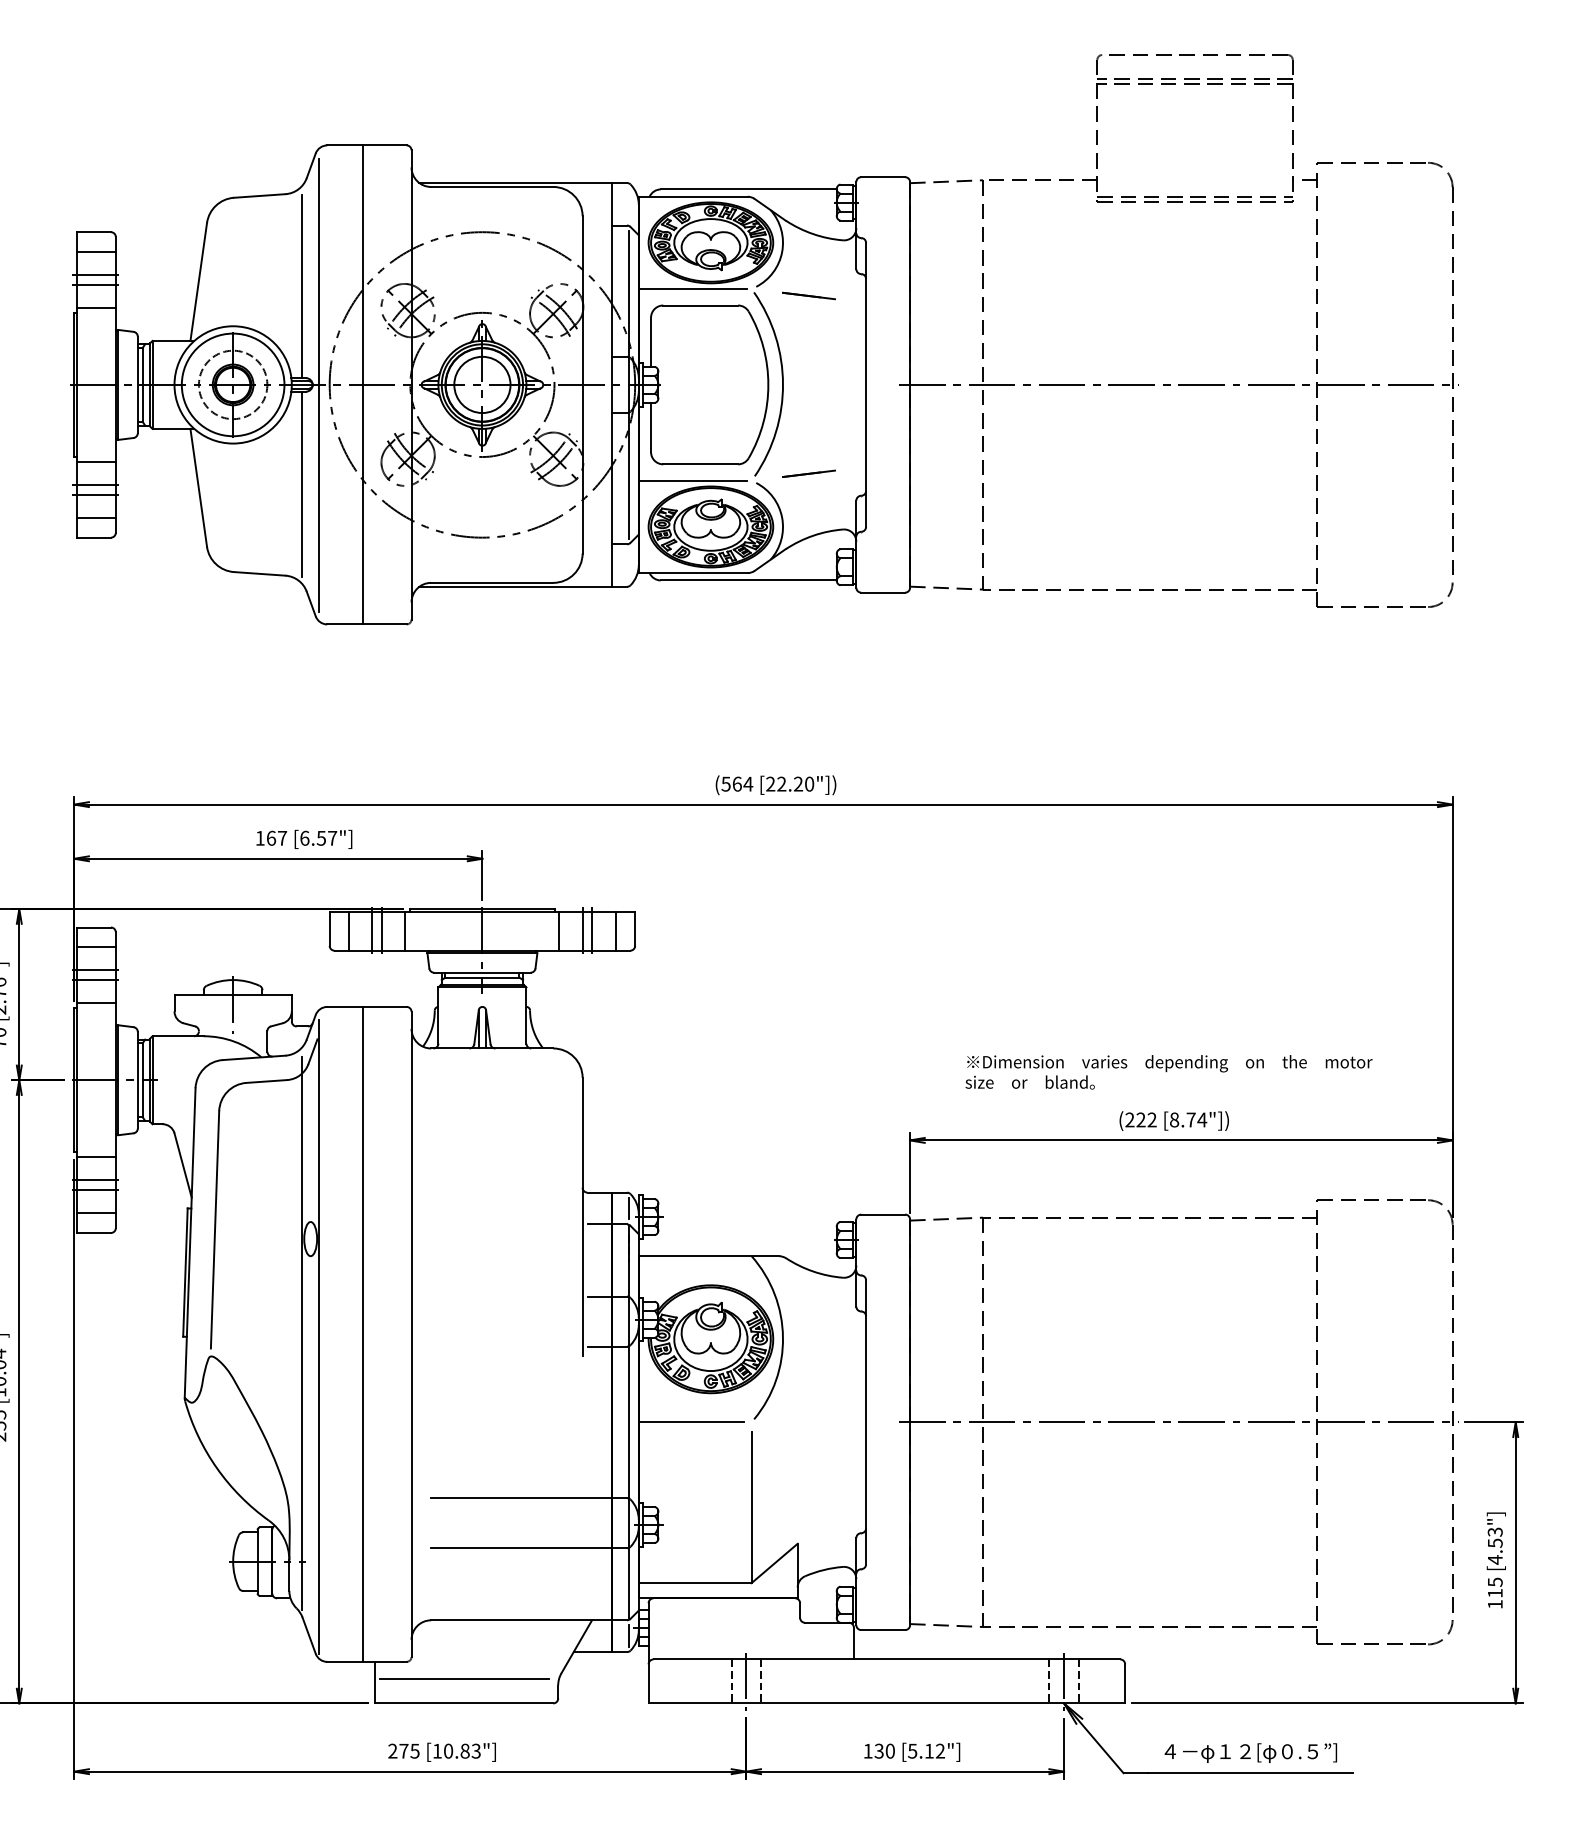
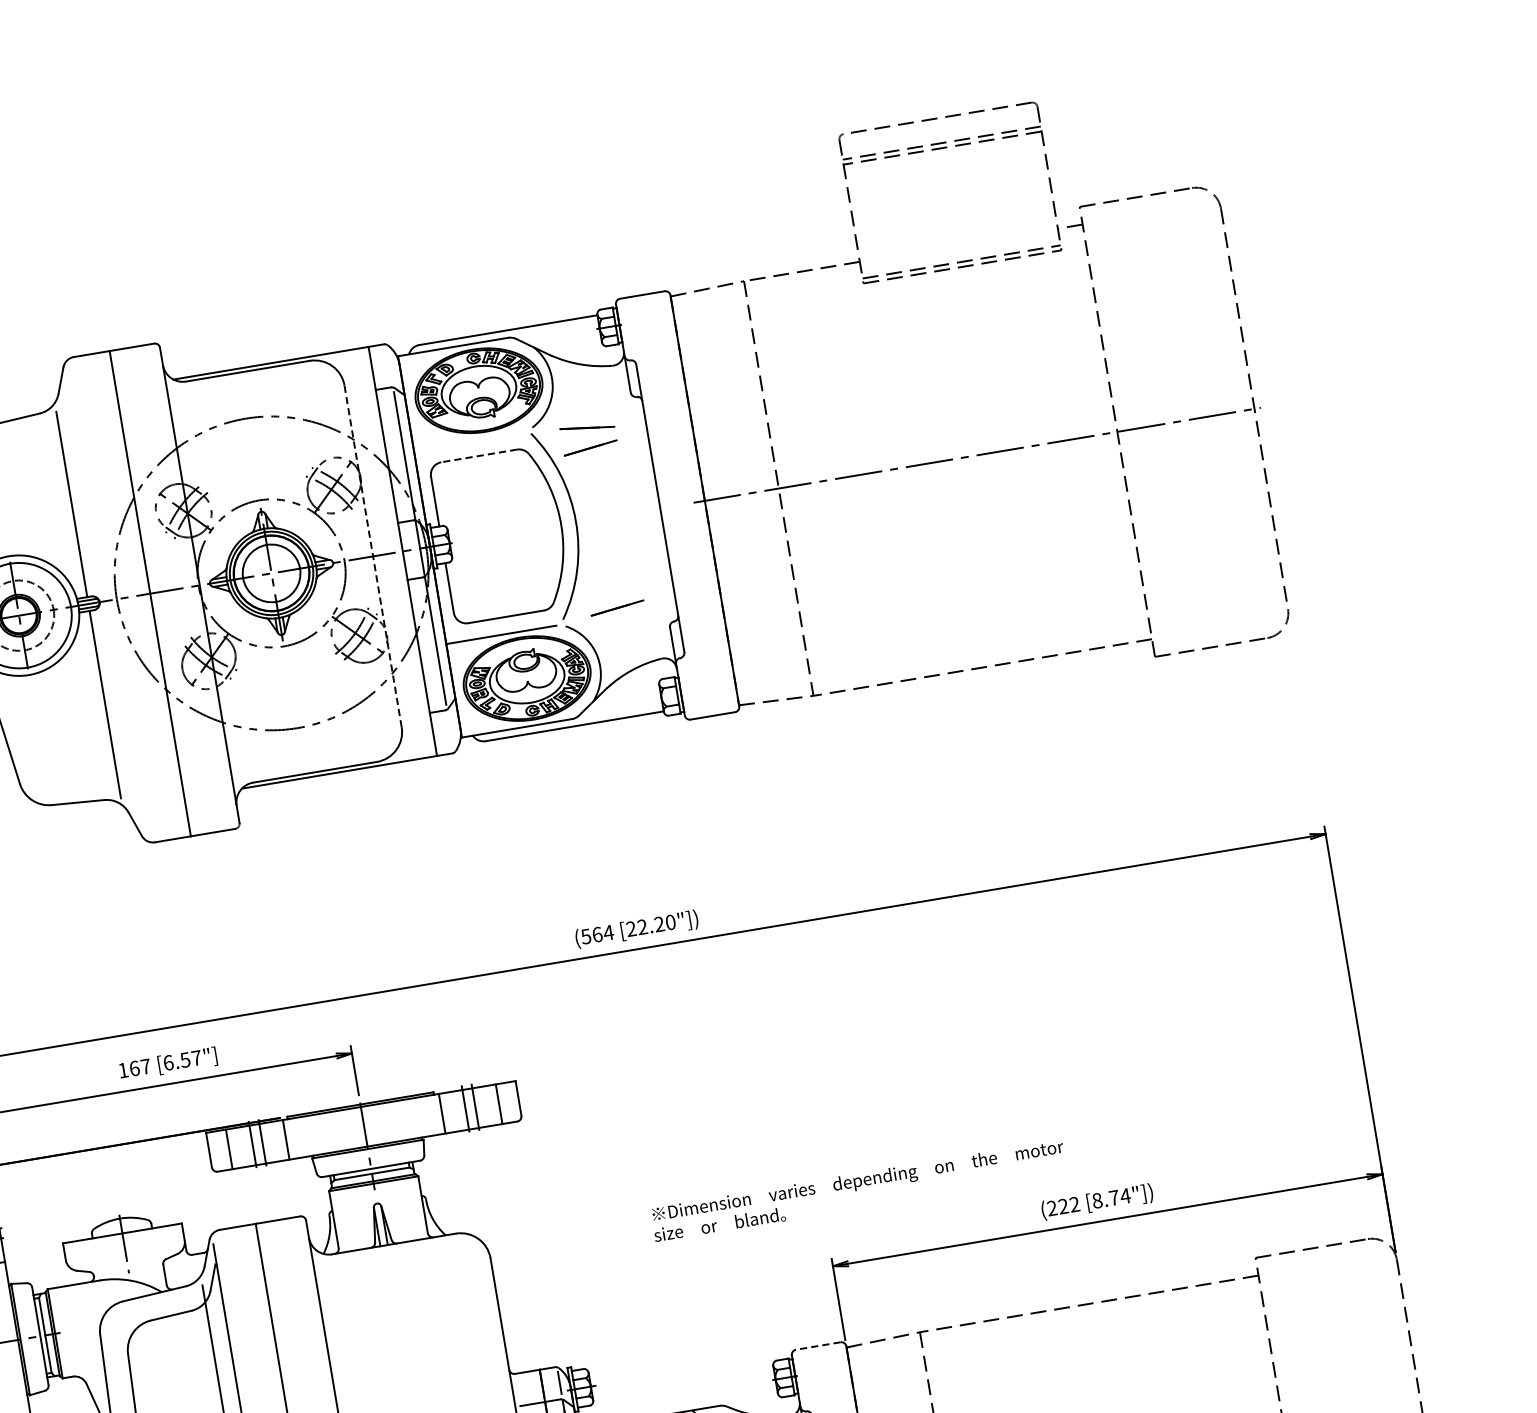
line: (692, 288) -> (468, 440), removed
line: (700, 305) -> (479, 455), solid -> dashed
line: (808, 315) -> (590, 447), added
line: (582, 384) -> (372, 556), solid -> dashed
line: (318, 385) -> (105, 601), removed
text: (1168, 1072) -> (858, 1191), moved
line: (883, 1214) -> (818, 1345), solid -> dashed

